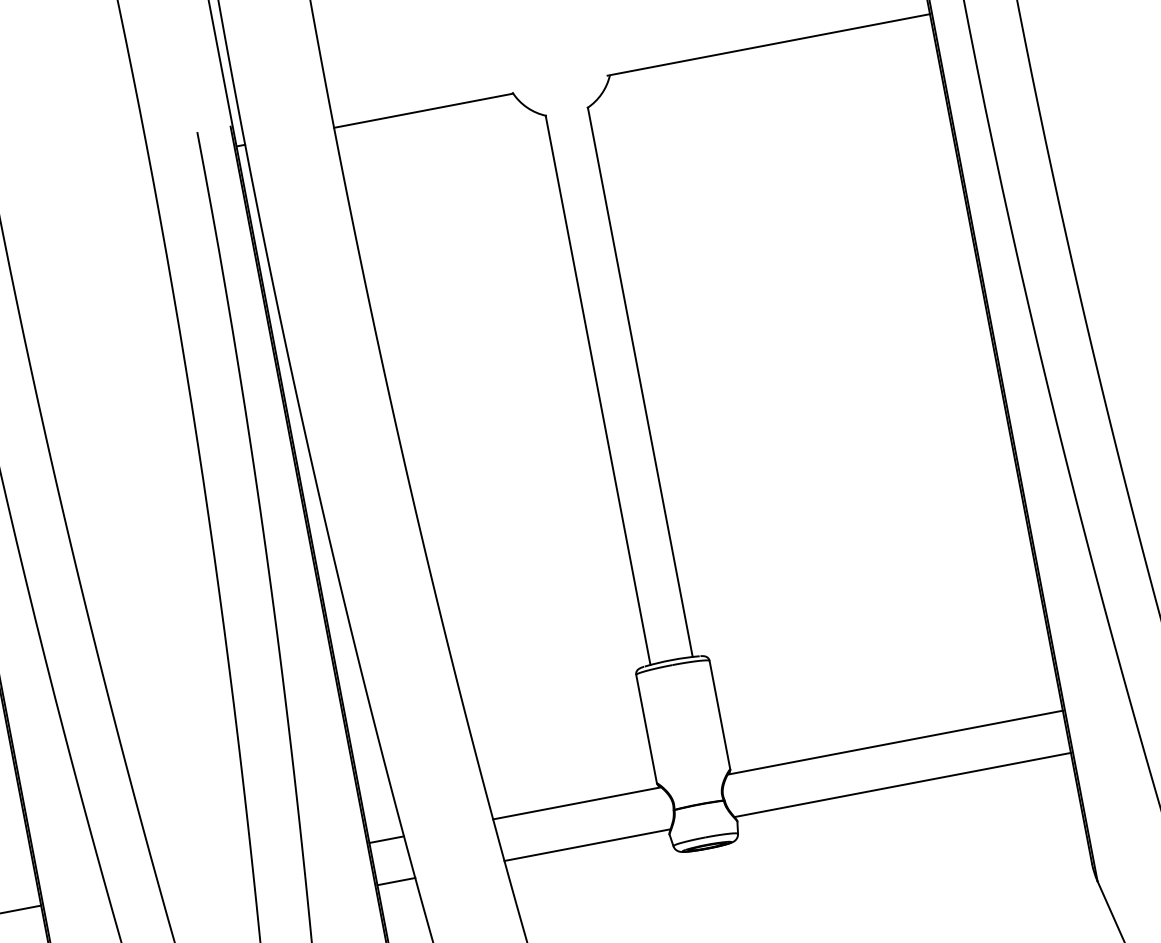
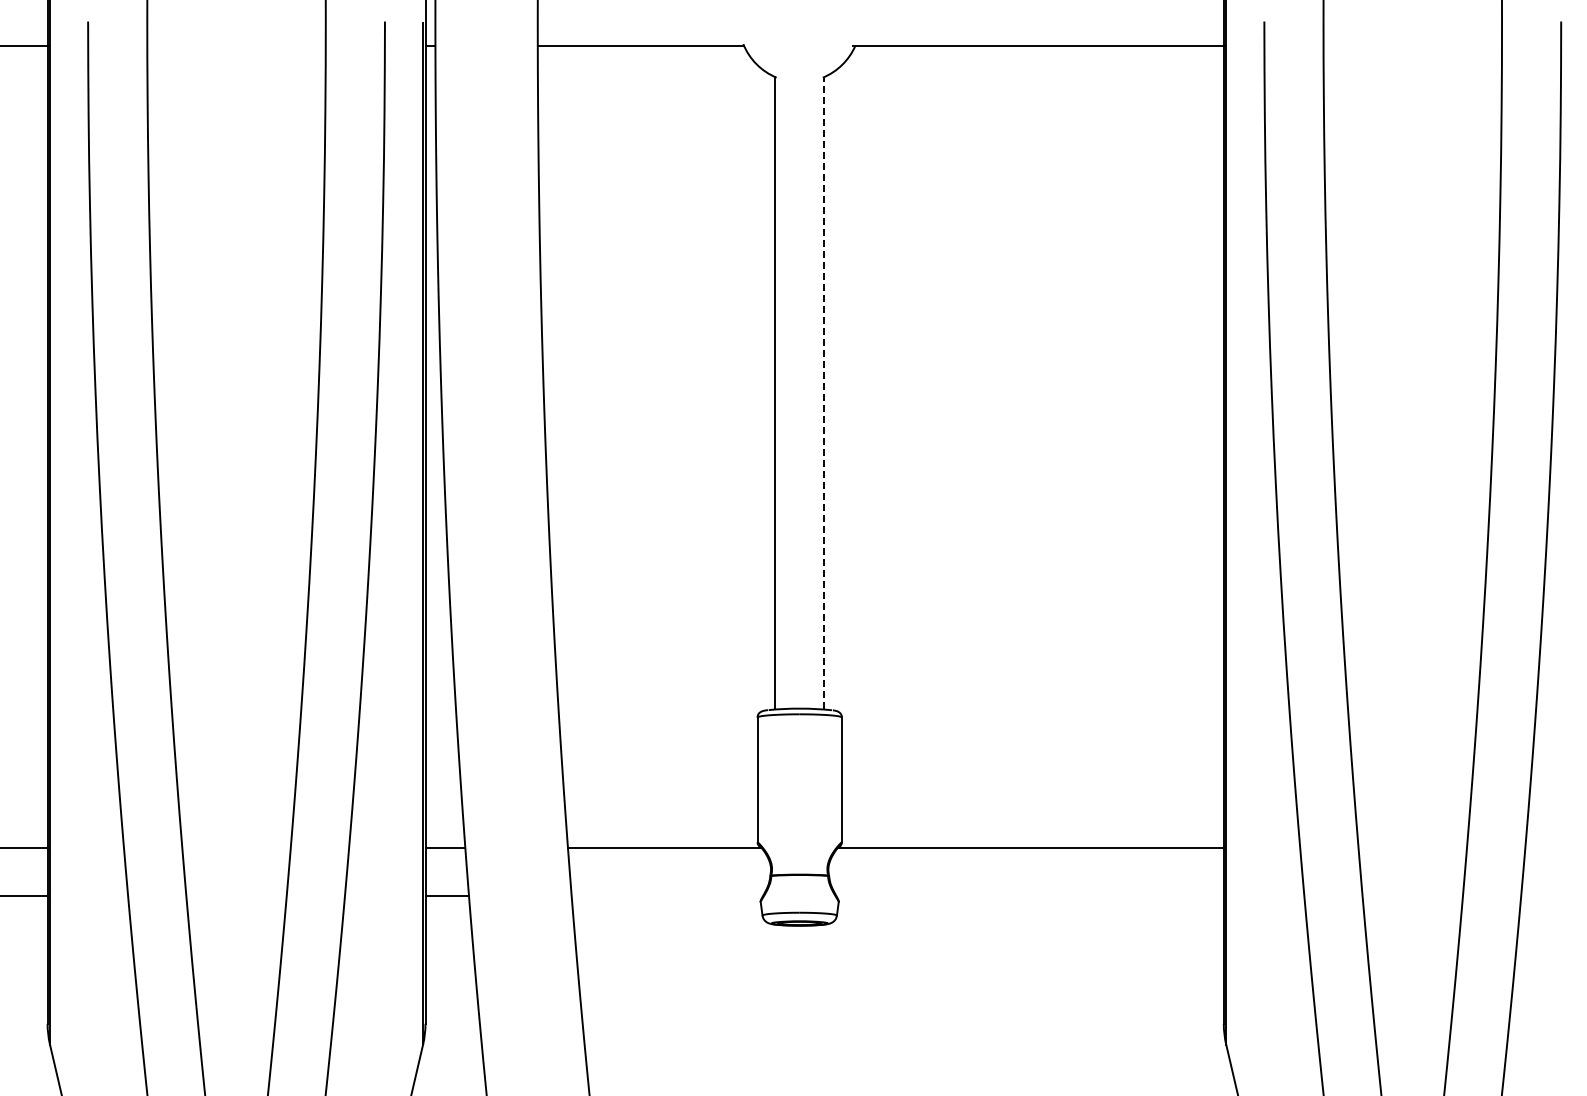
line: (640, 381) -> (824, 392), solid -> dashed
line: (902, 785) -> (1029, 896), removed
line: (586, 845) -> (666, 896), removed

